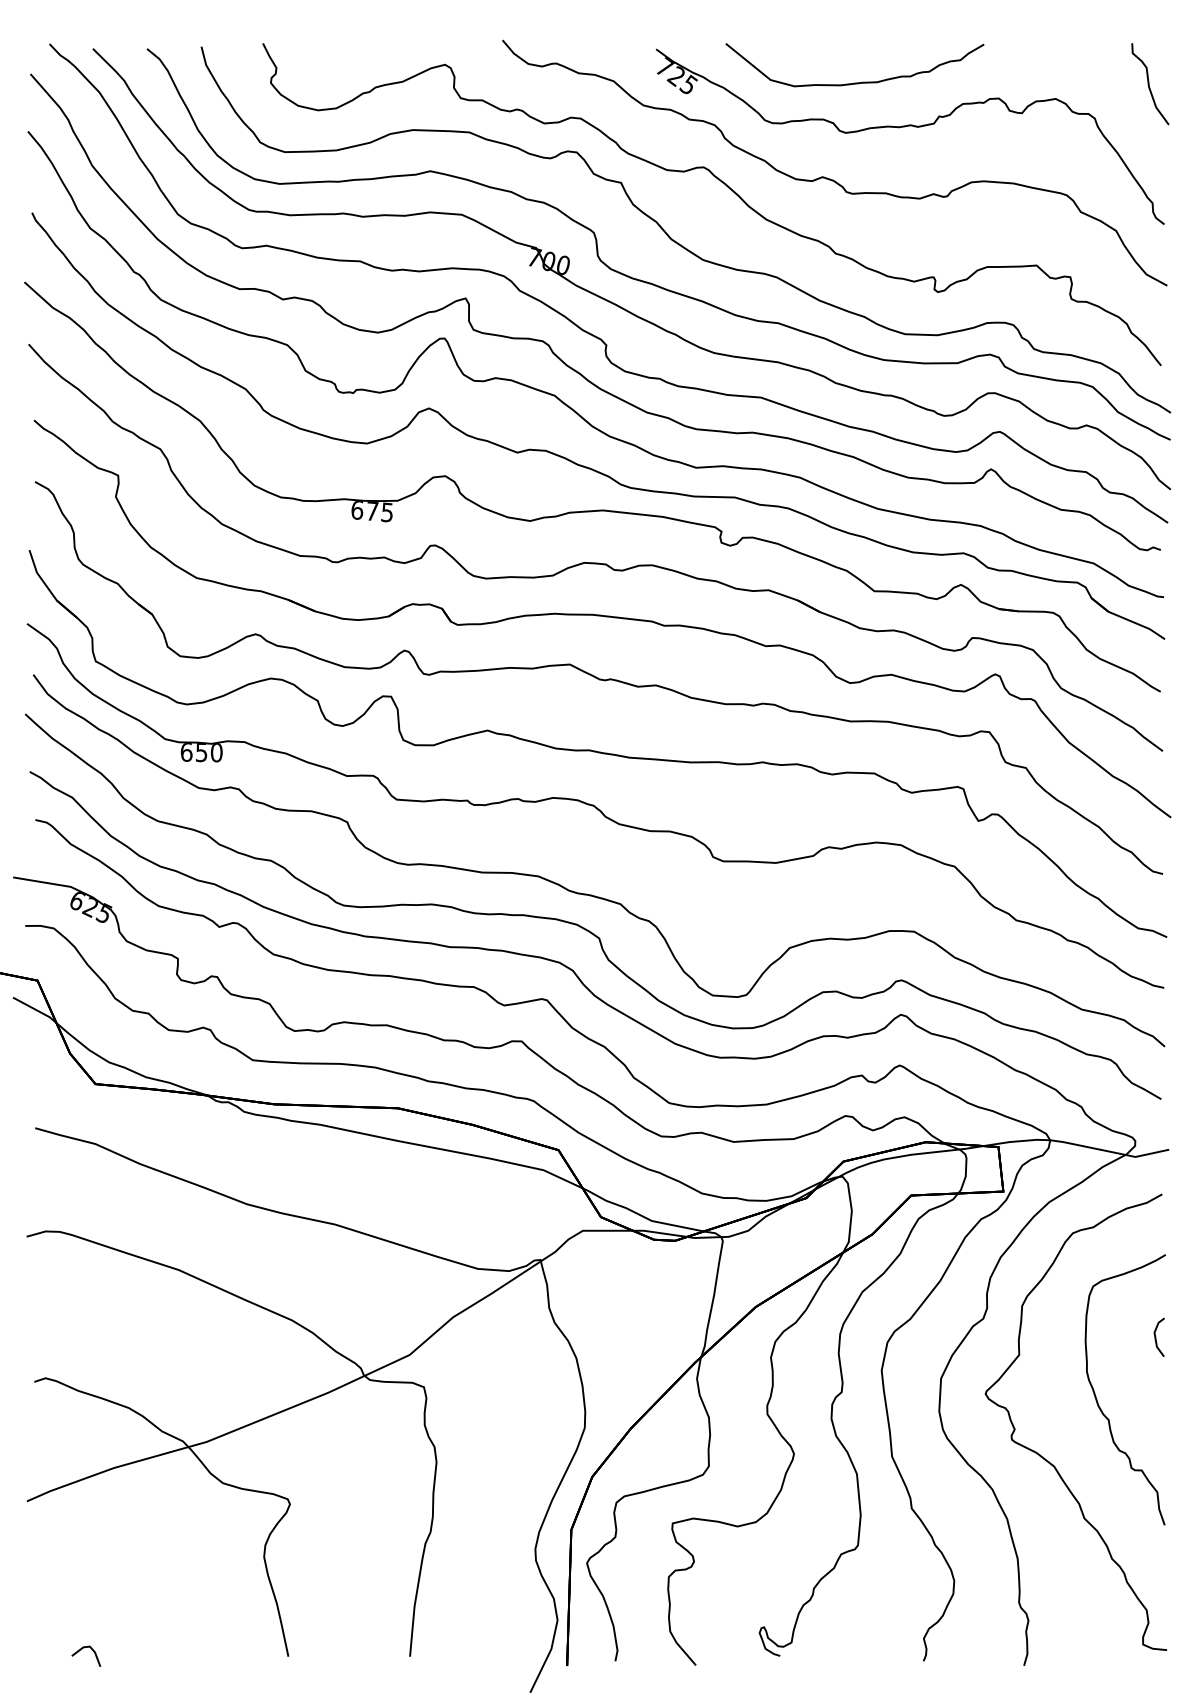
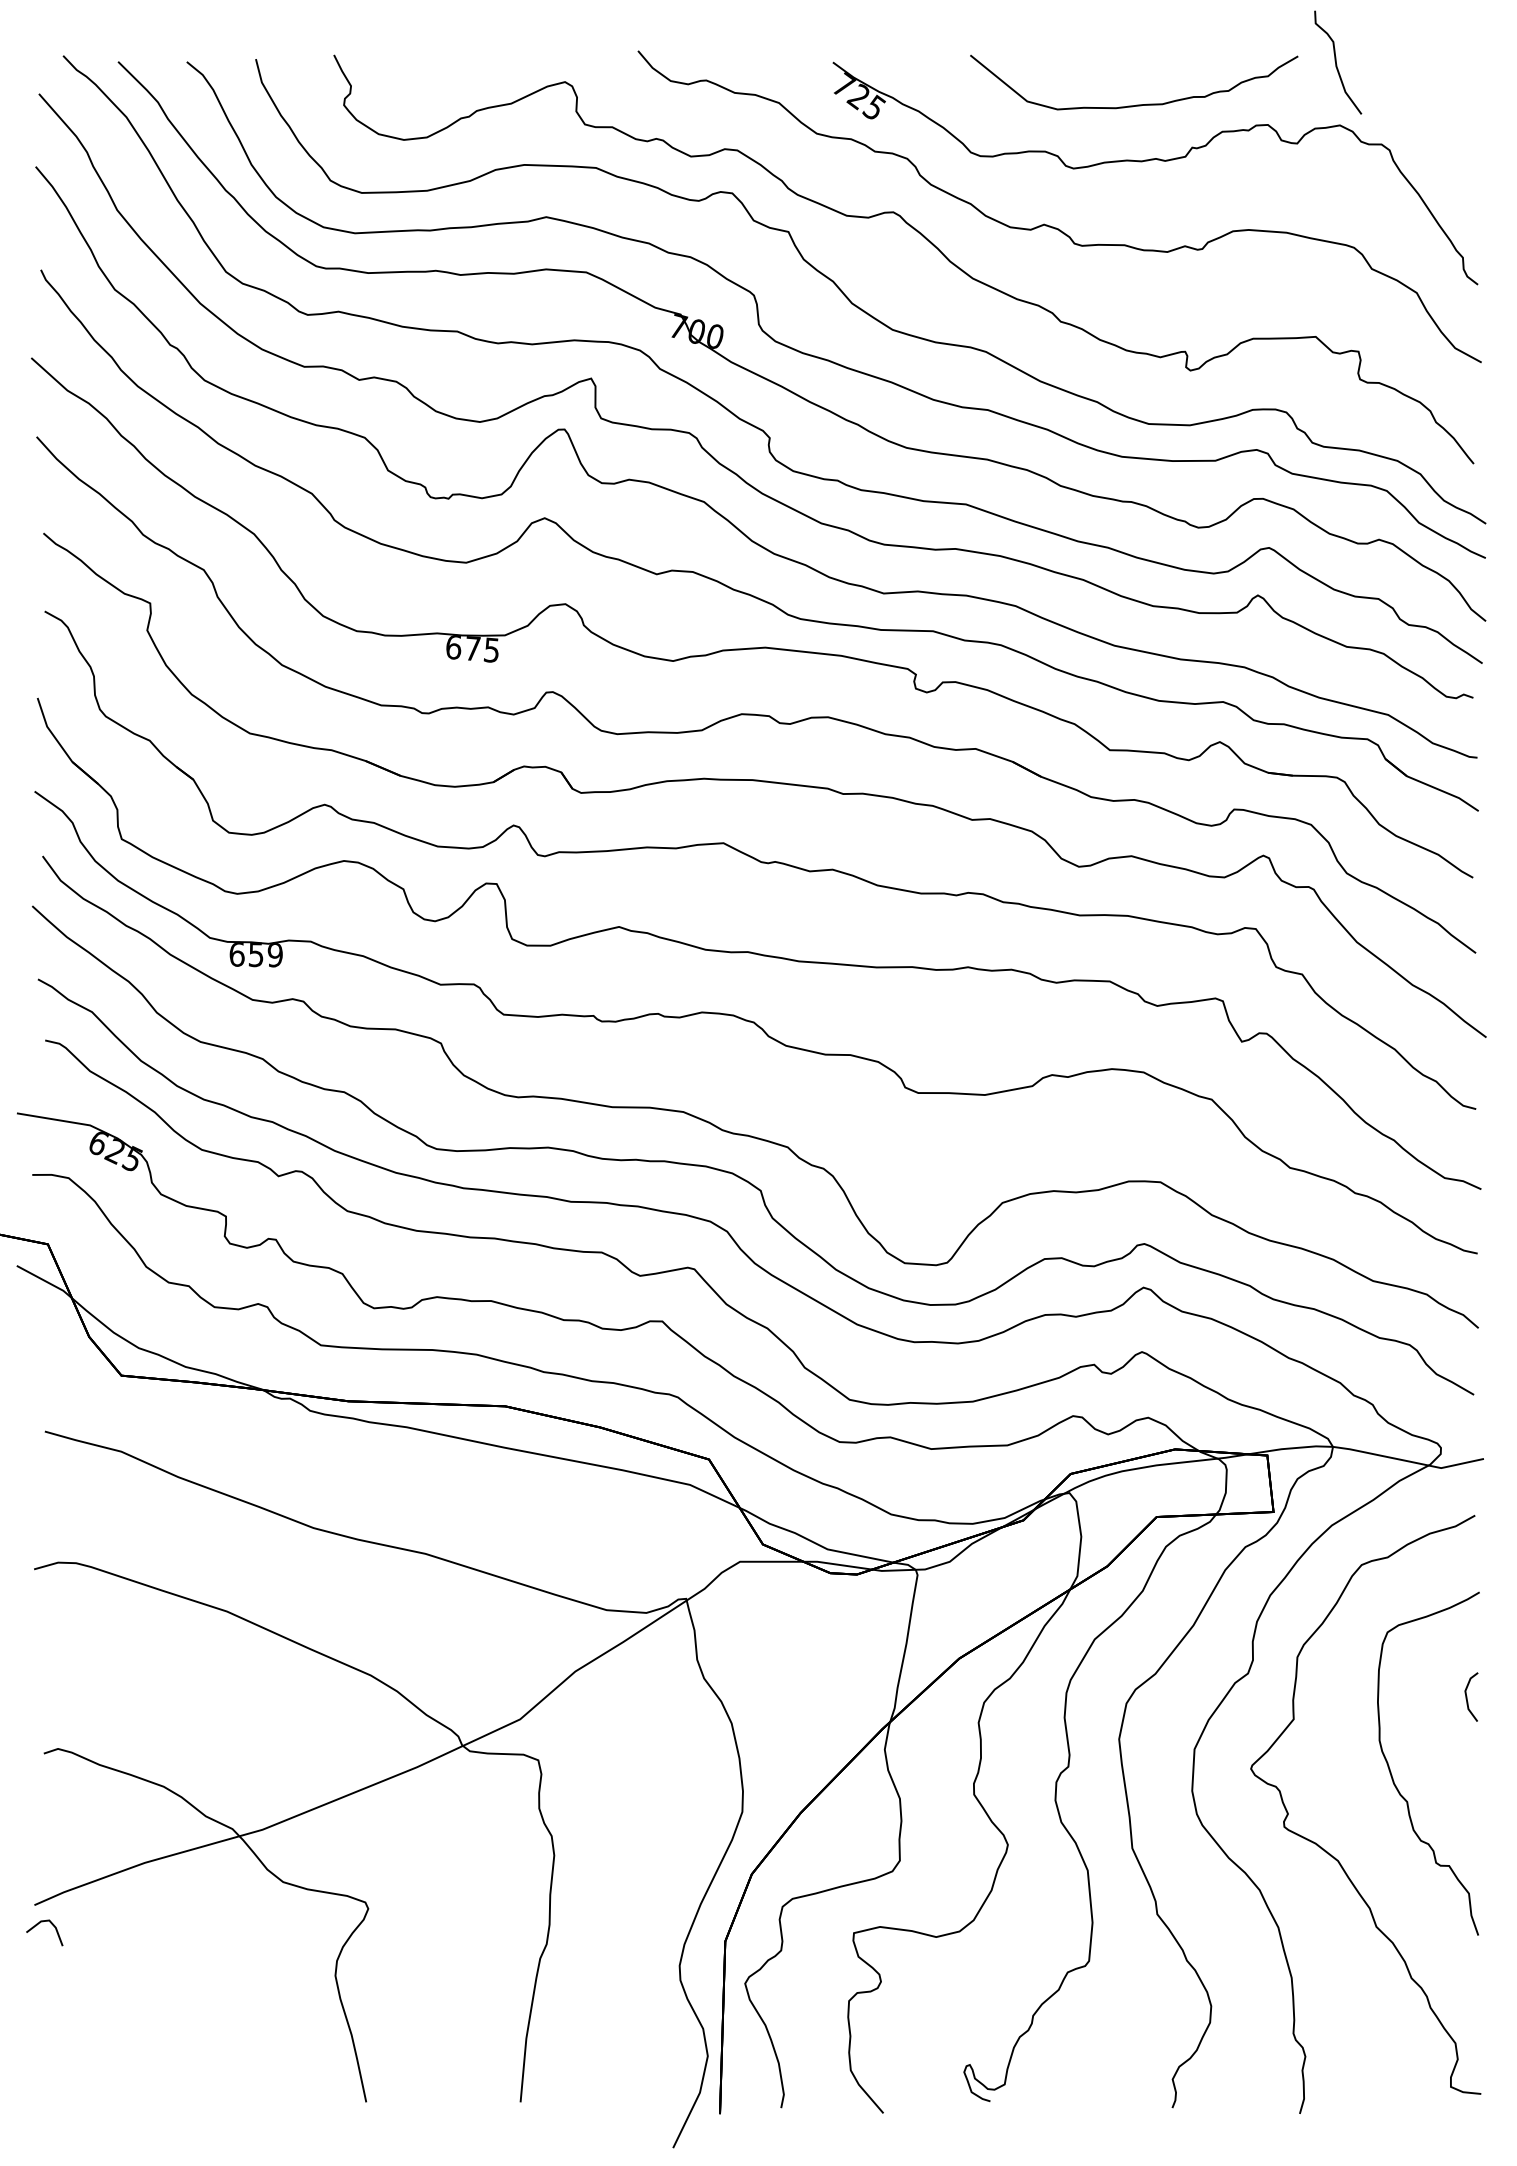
curve: (856, 82) -> (1136, 104), moved
curve: (1149, 84) -> (1336, 62), moved
text: (216, 753) -> (274, 955), 650 -> 659
line: (82, 1648) -> (40, 1923), moved

